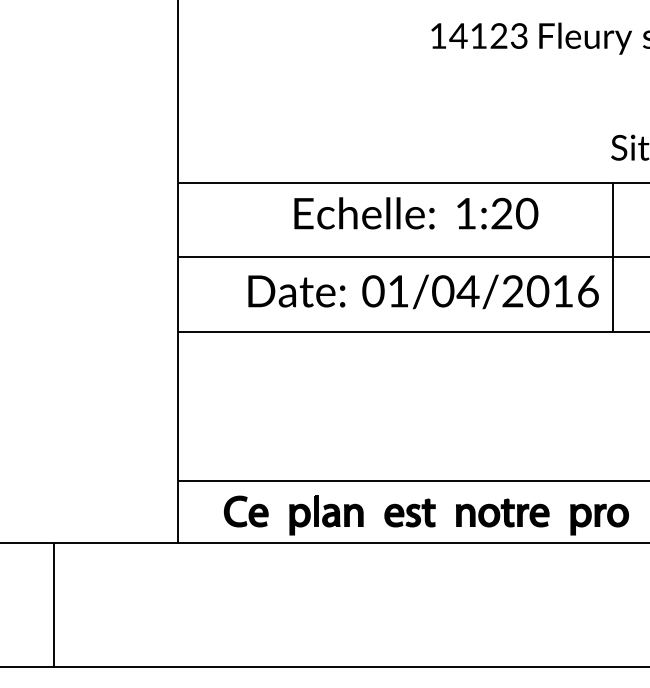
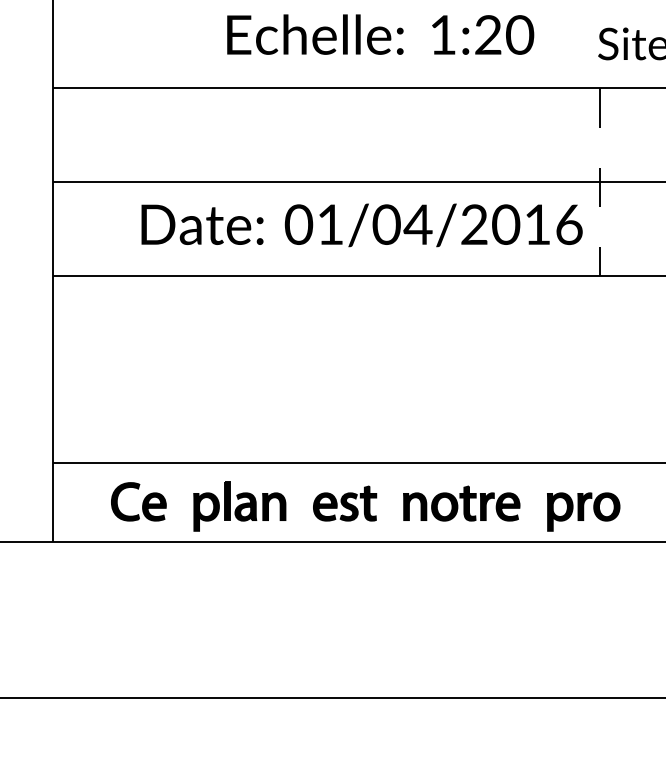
text: (416, 213) -> (380, 34), moved
line: (612, 257) -> (599, 182), solid -> dashed

